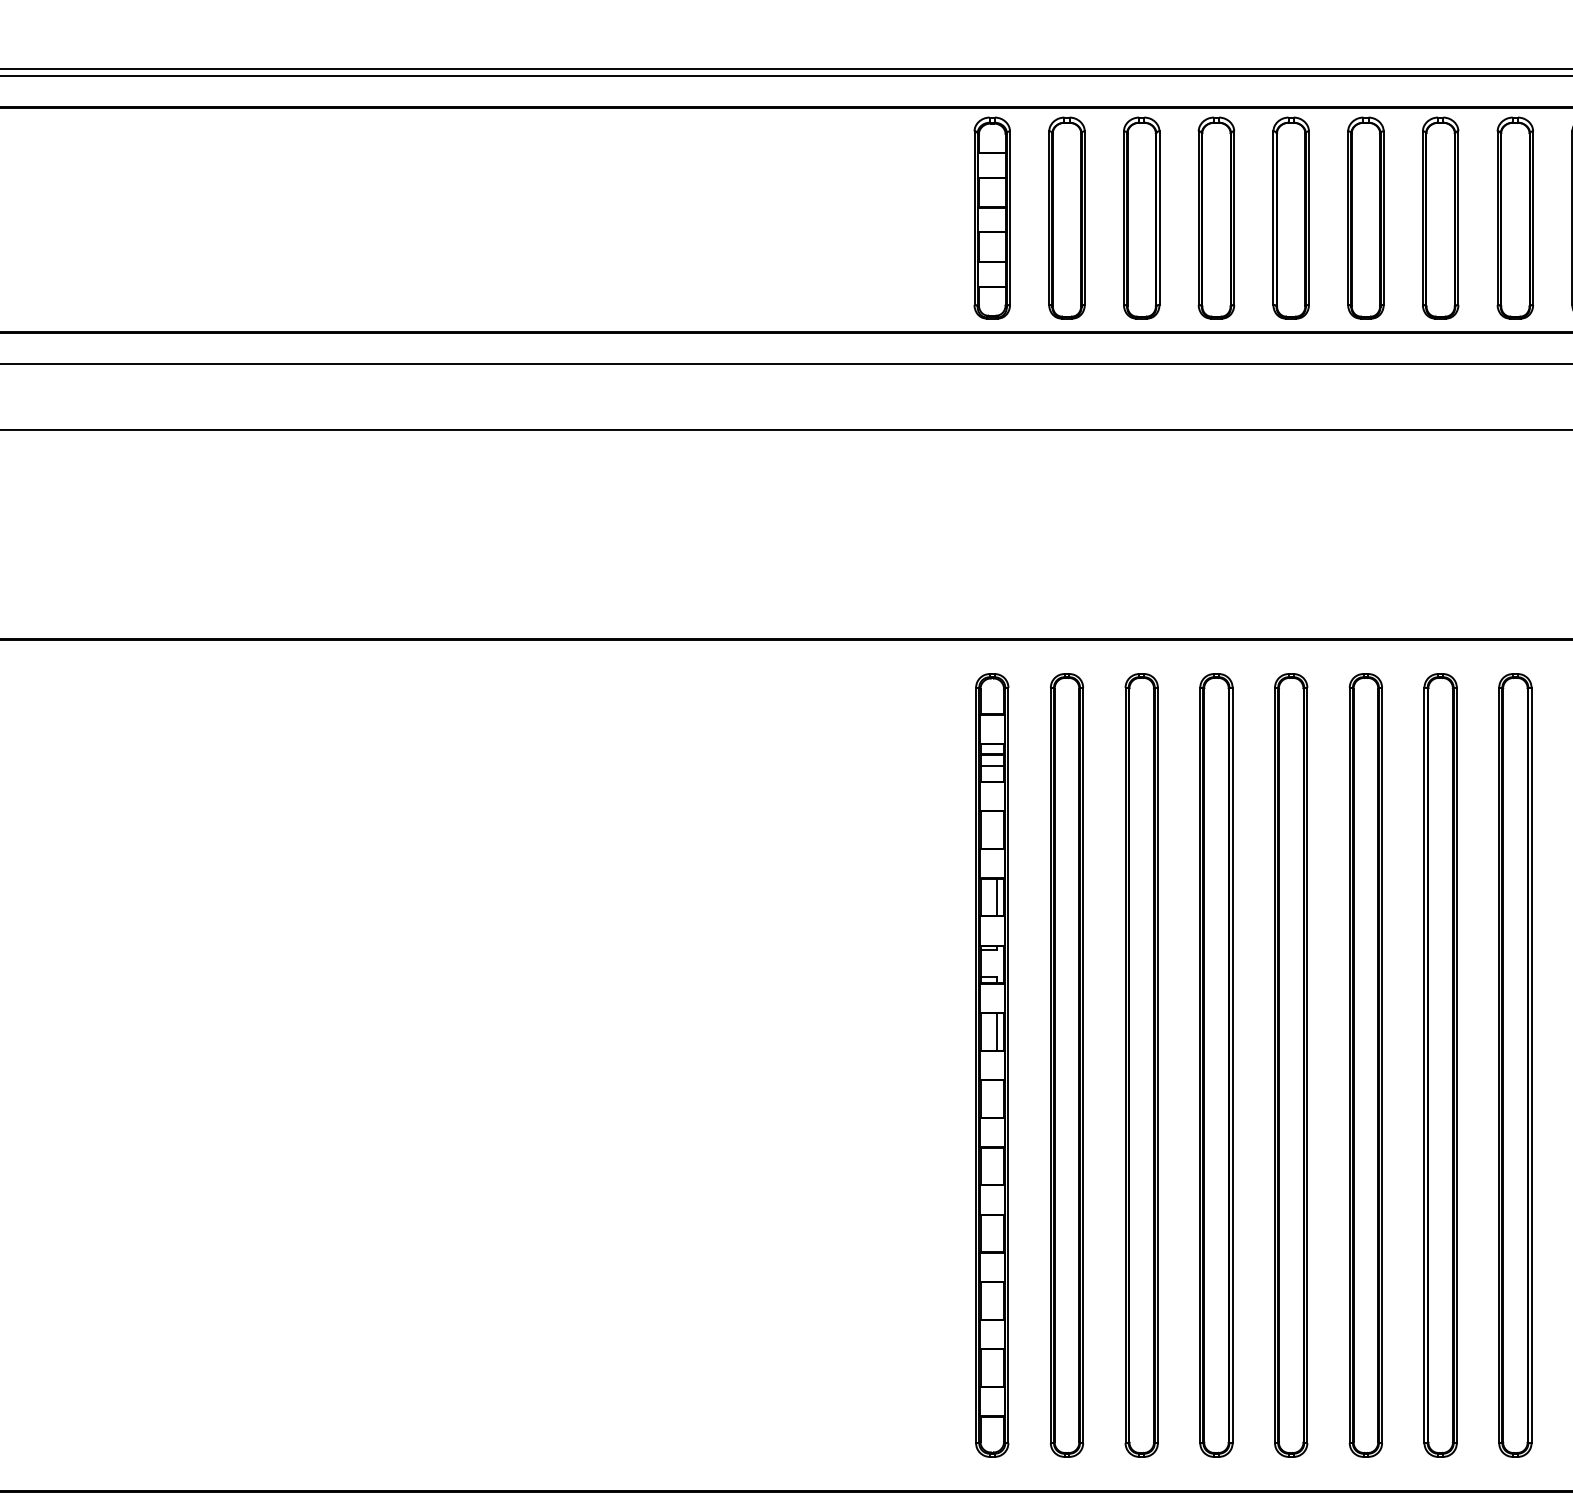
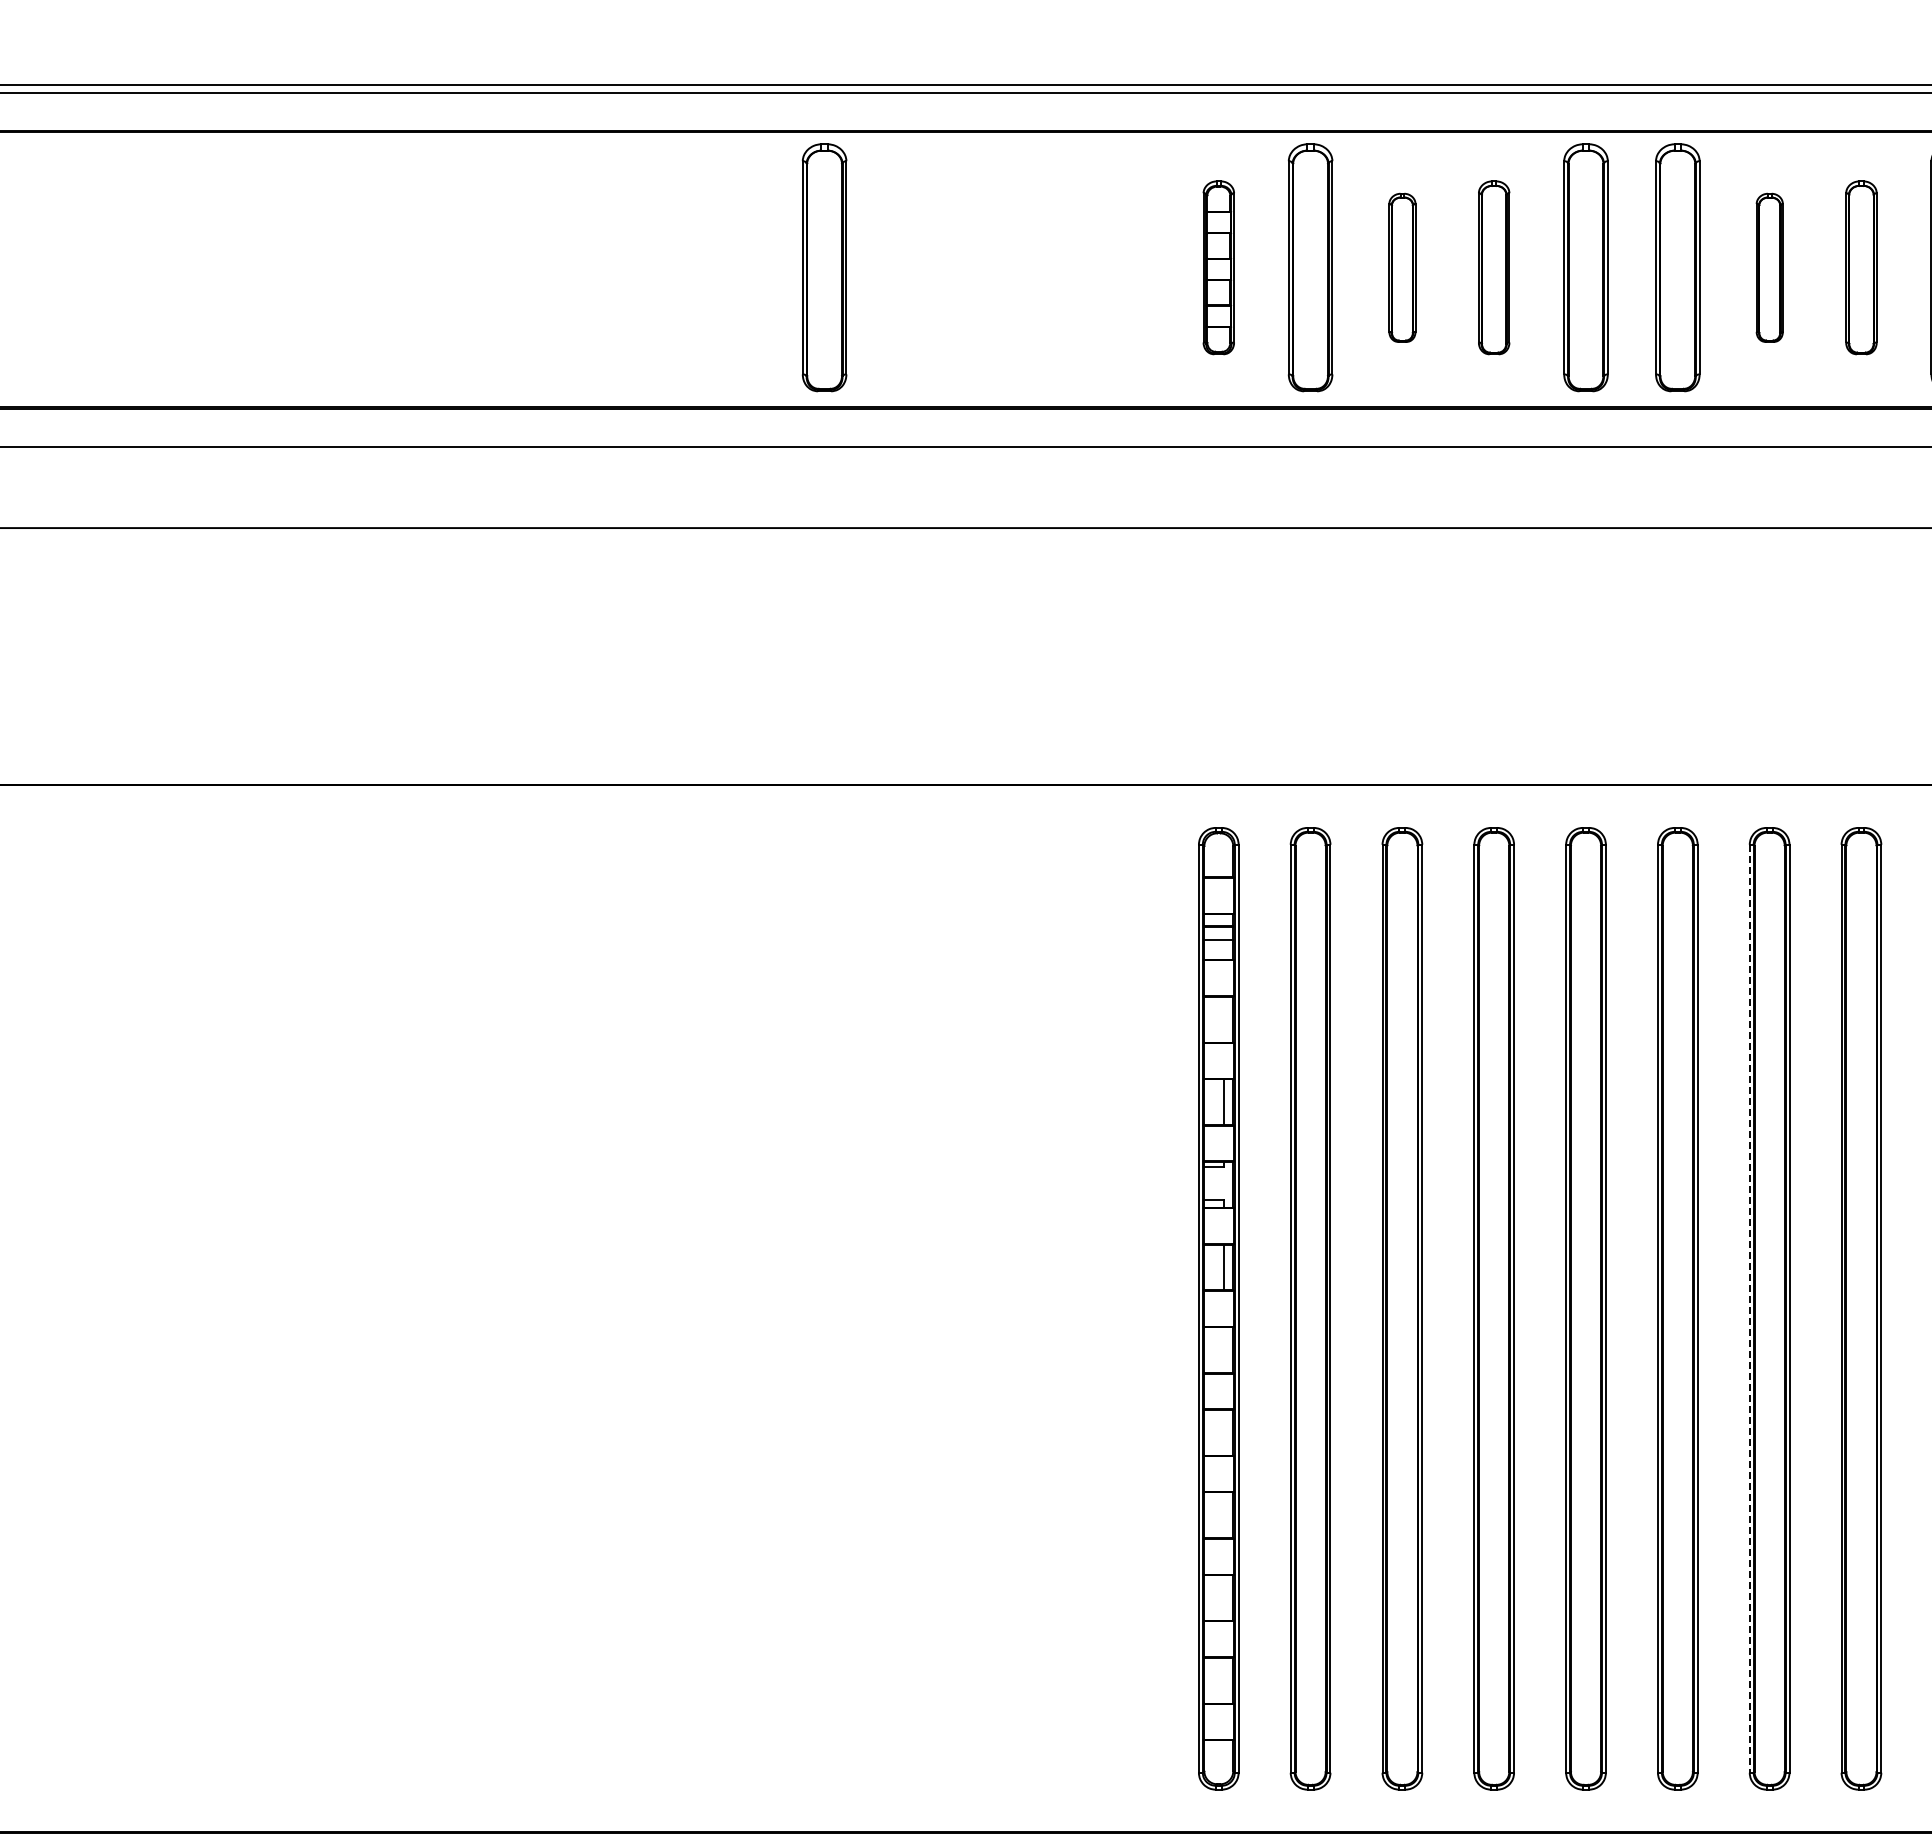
part: (671, 217) -> (824, 267), added
part: (992, 217) -> (1218, 267), size x0.7
part: (1141, 217) -> (1402, 267), size x0.6
part: (1215, 217) -> (1493, 267), size x0.7
part: (1440, 217) -> (1769, 267), size x0.6
part: (1515, 217) -> (1861, 267), size x0.7
line: (1424, 1065) -> (1749, 1308), solid -> dashed

